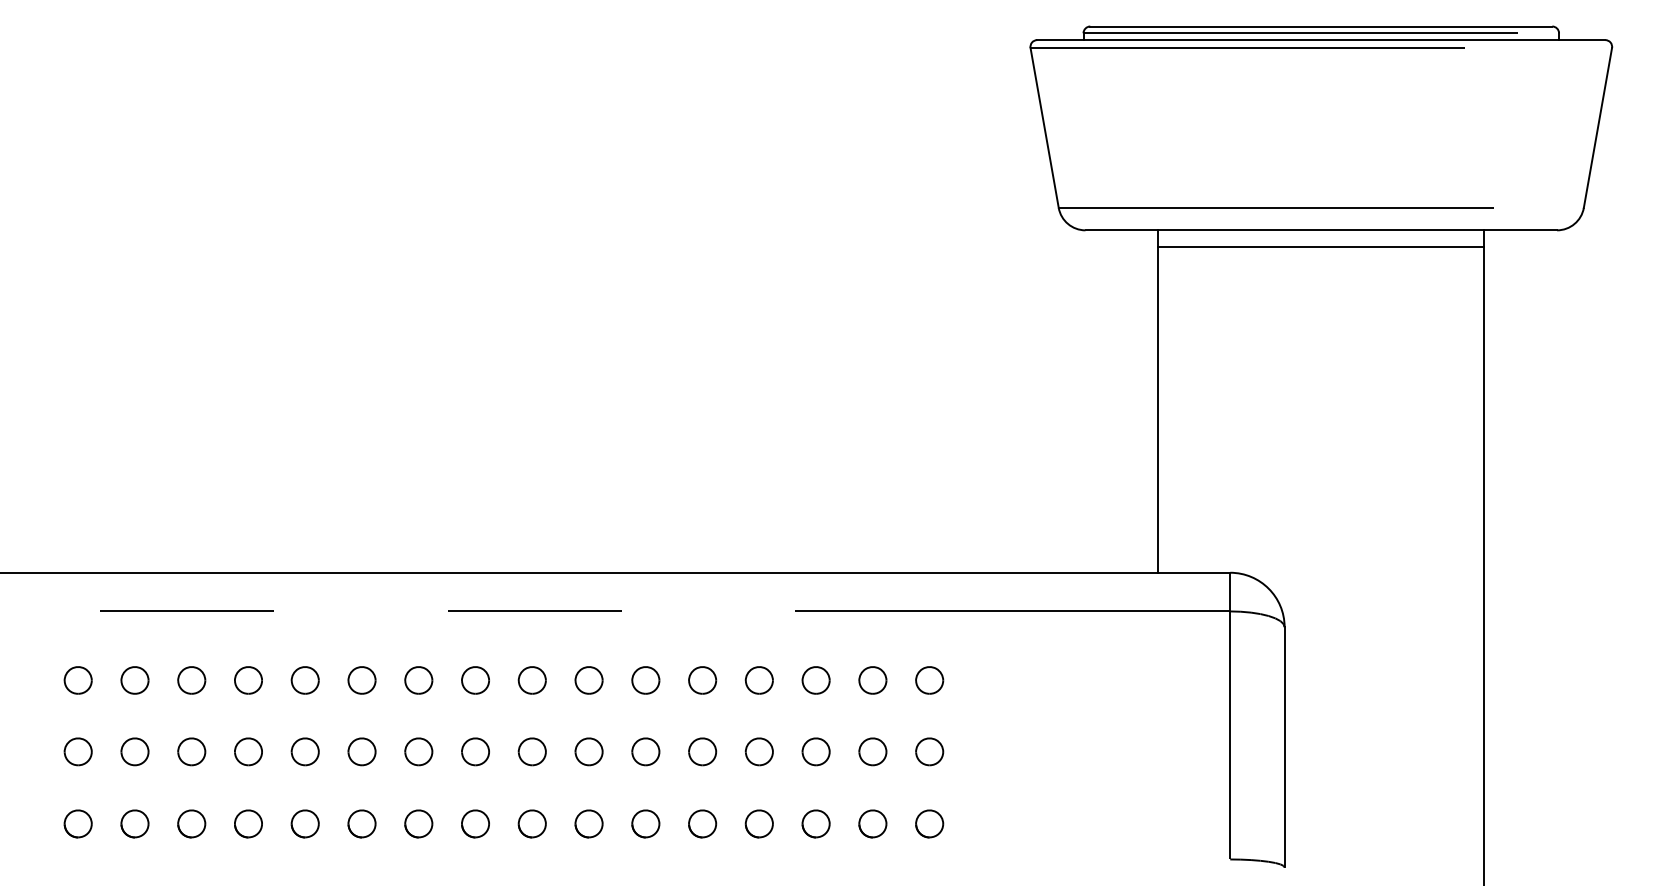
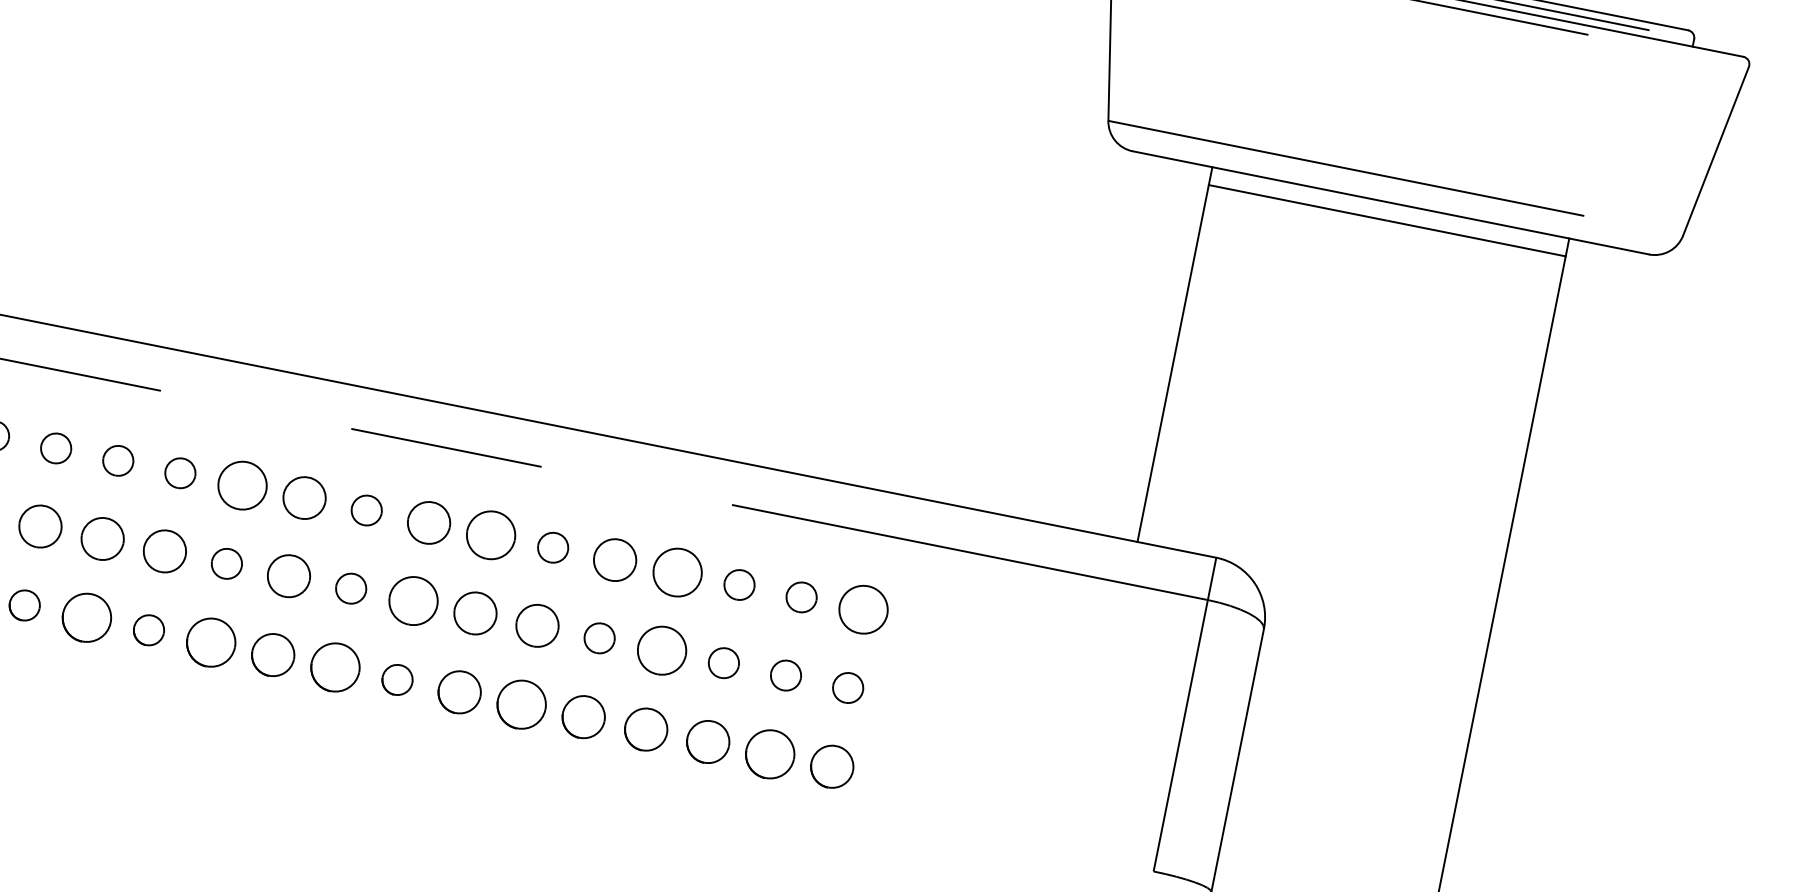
part: (361, 680) -> (241, 485), size x1.6
part: (418, 680) -> (304, 498), size x1.4
part: (531, 680) -> (427, 522), size x1.4
part: (588, 680) -> (490, 535), size x1.6
part: (702, 680) -> (615, 560), size x1.4
part: (758, 680) -> (676, 572), size x1.6
part: (929, 680) -> (863, 609), size x1.6
part: (191, 751) -> (40, 526), size x1.4
part: (248, 751) -> (102, 538), size x1.4
part: (304, 751) -> (164, 550), size x1.4
part: (418, 751) -> (288, 575), size x1.4
part: (531, 751) -> (412, 600), size x1.6
part: (588, 751) -> (474, 612), size x1.4
part: (645, 751) -> (537, 625), size x1.4
part: (758, 751) -> (660, 650), size x1.6
part: (248, 823) -> (86, 617), size x1.6
part: (361, 823) -> (210, 642), size x1.6
part: (418, 823) -> (273, 654), size x1.4
part: (475, 823) -> (335, 667), size x1.6
part: (588, 823) -> (459, 691), size x1.4
part: (645, 823) -> (521, 704), size x1.6
part: (702, 823) -> (583, 716), size x1.4
part: (758, 823) -> (645, 728), size x1.4
part: (815, 823) -> (707, 741), size x1.4
part: (872, 823) -> (769, 753), size x1.6
part: (929, 823) -> (832, 766), size x1.4

